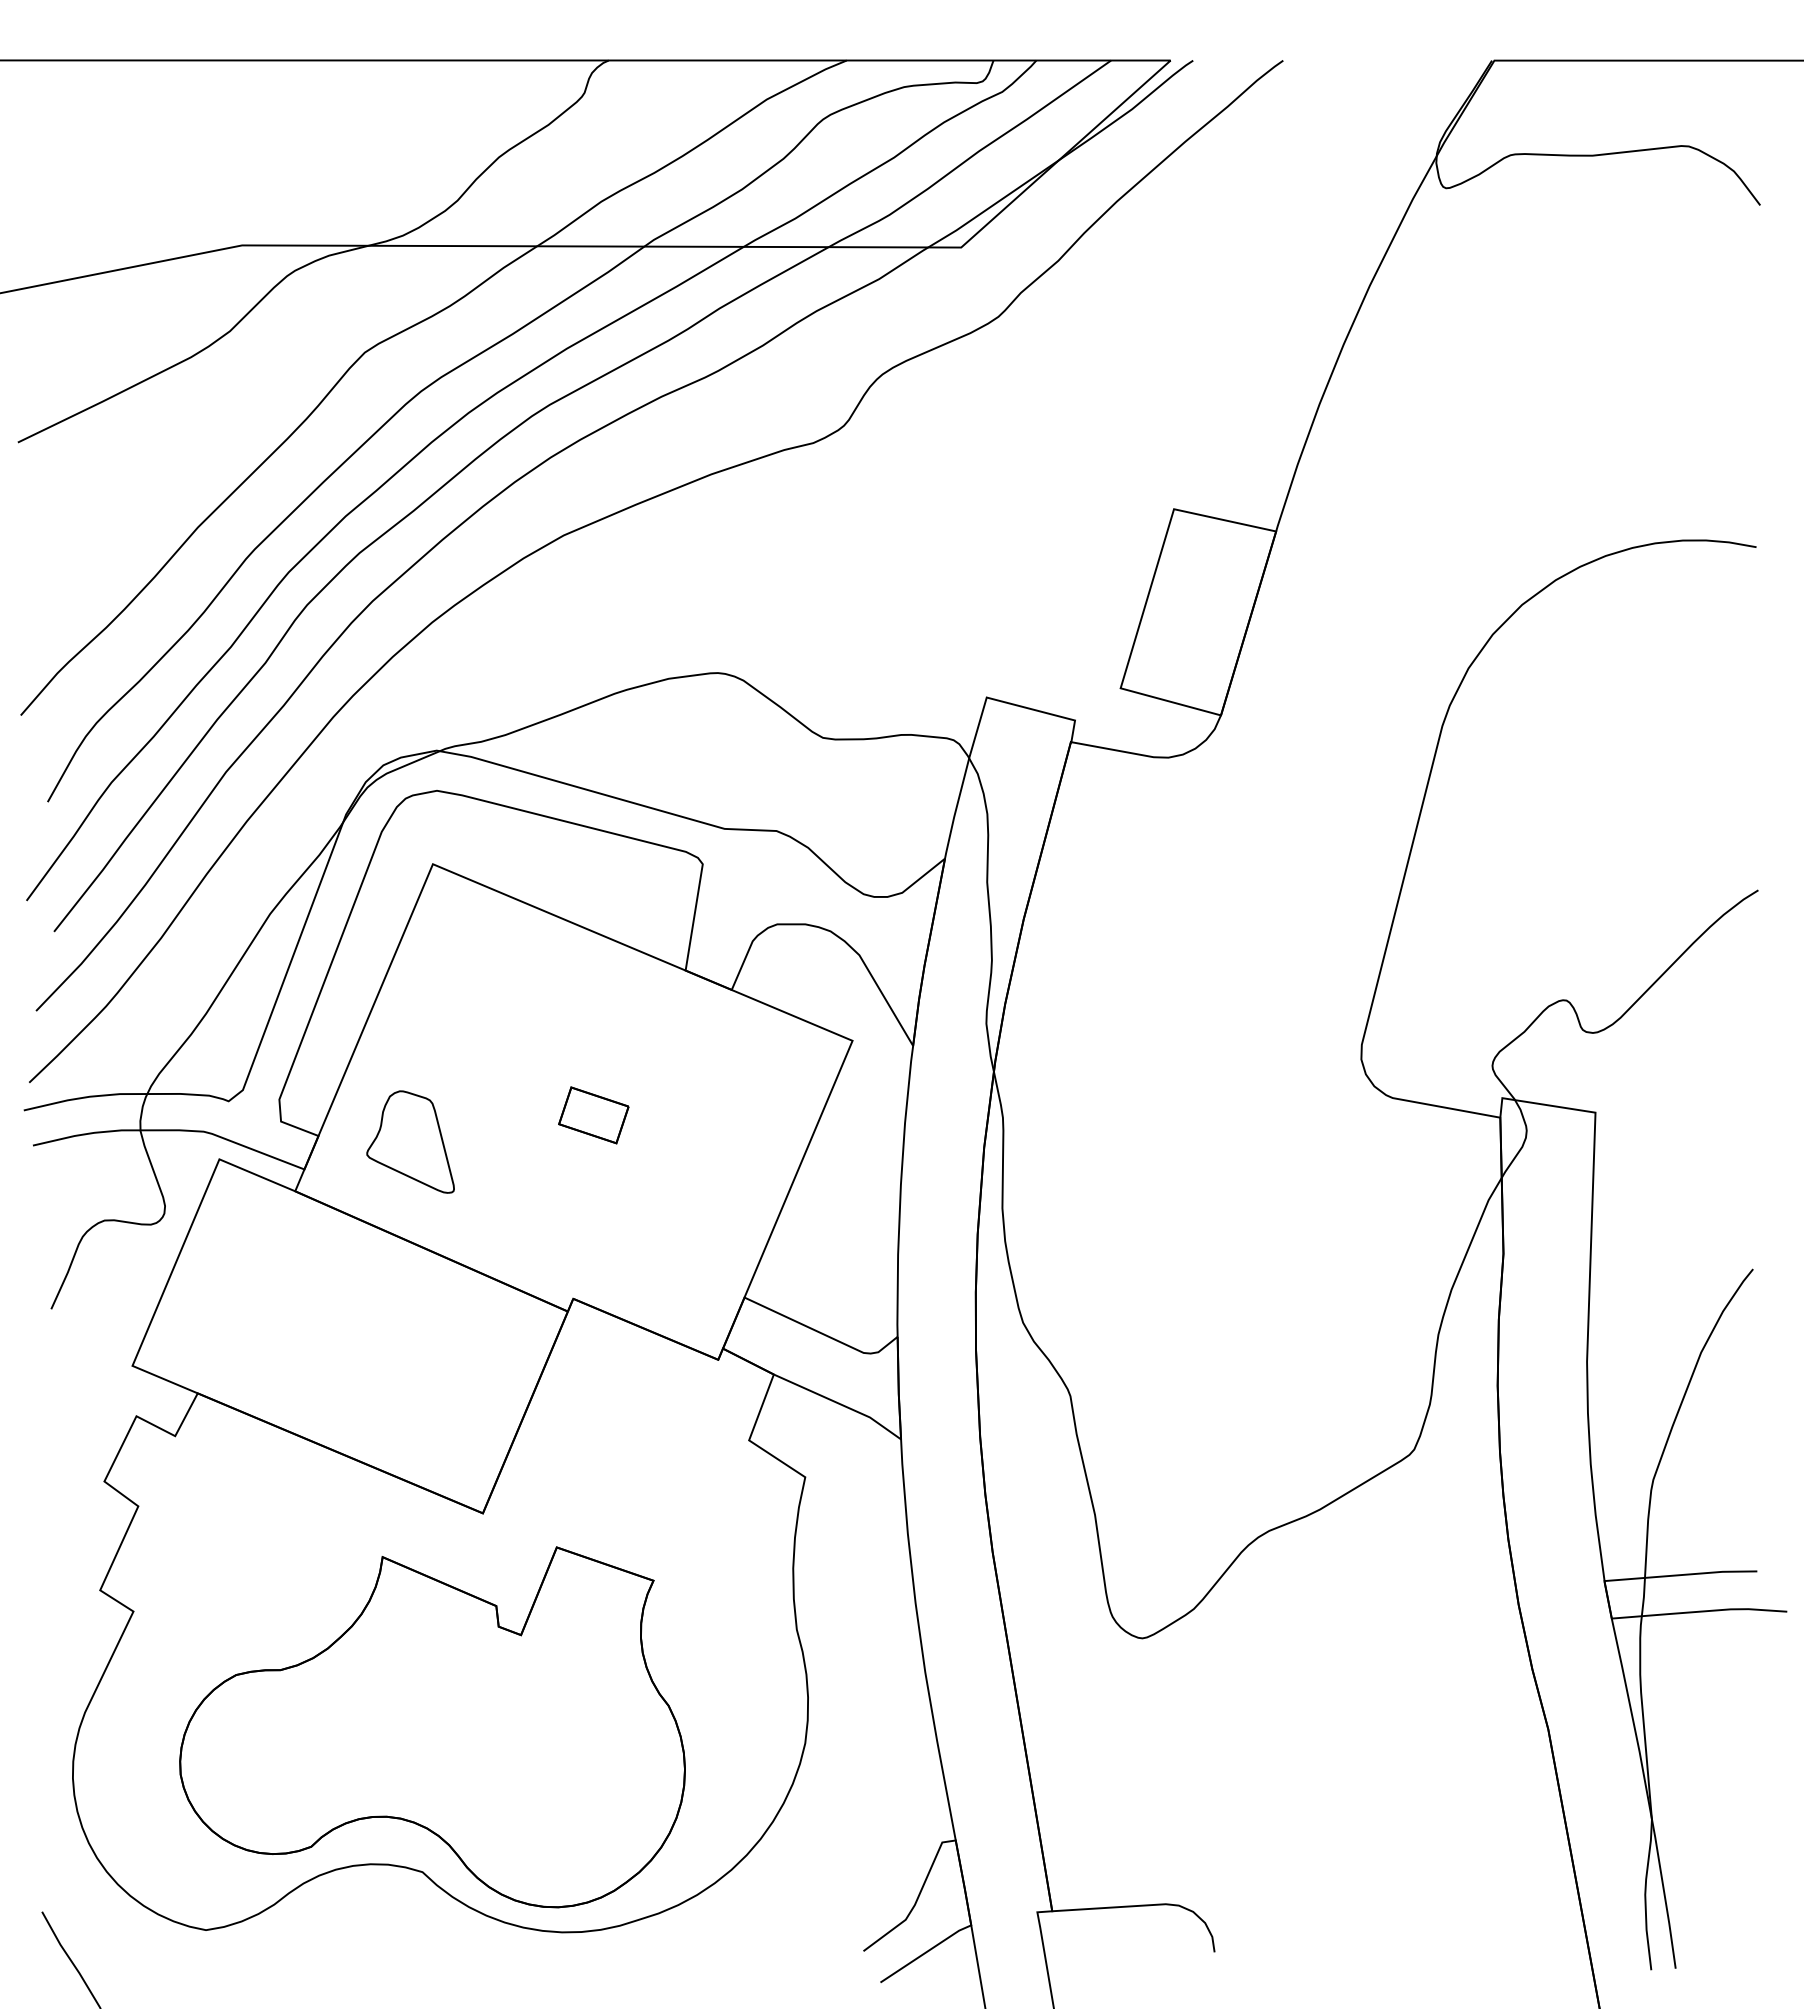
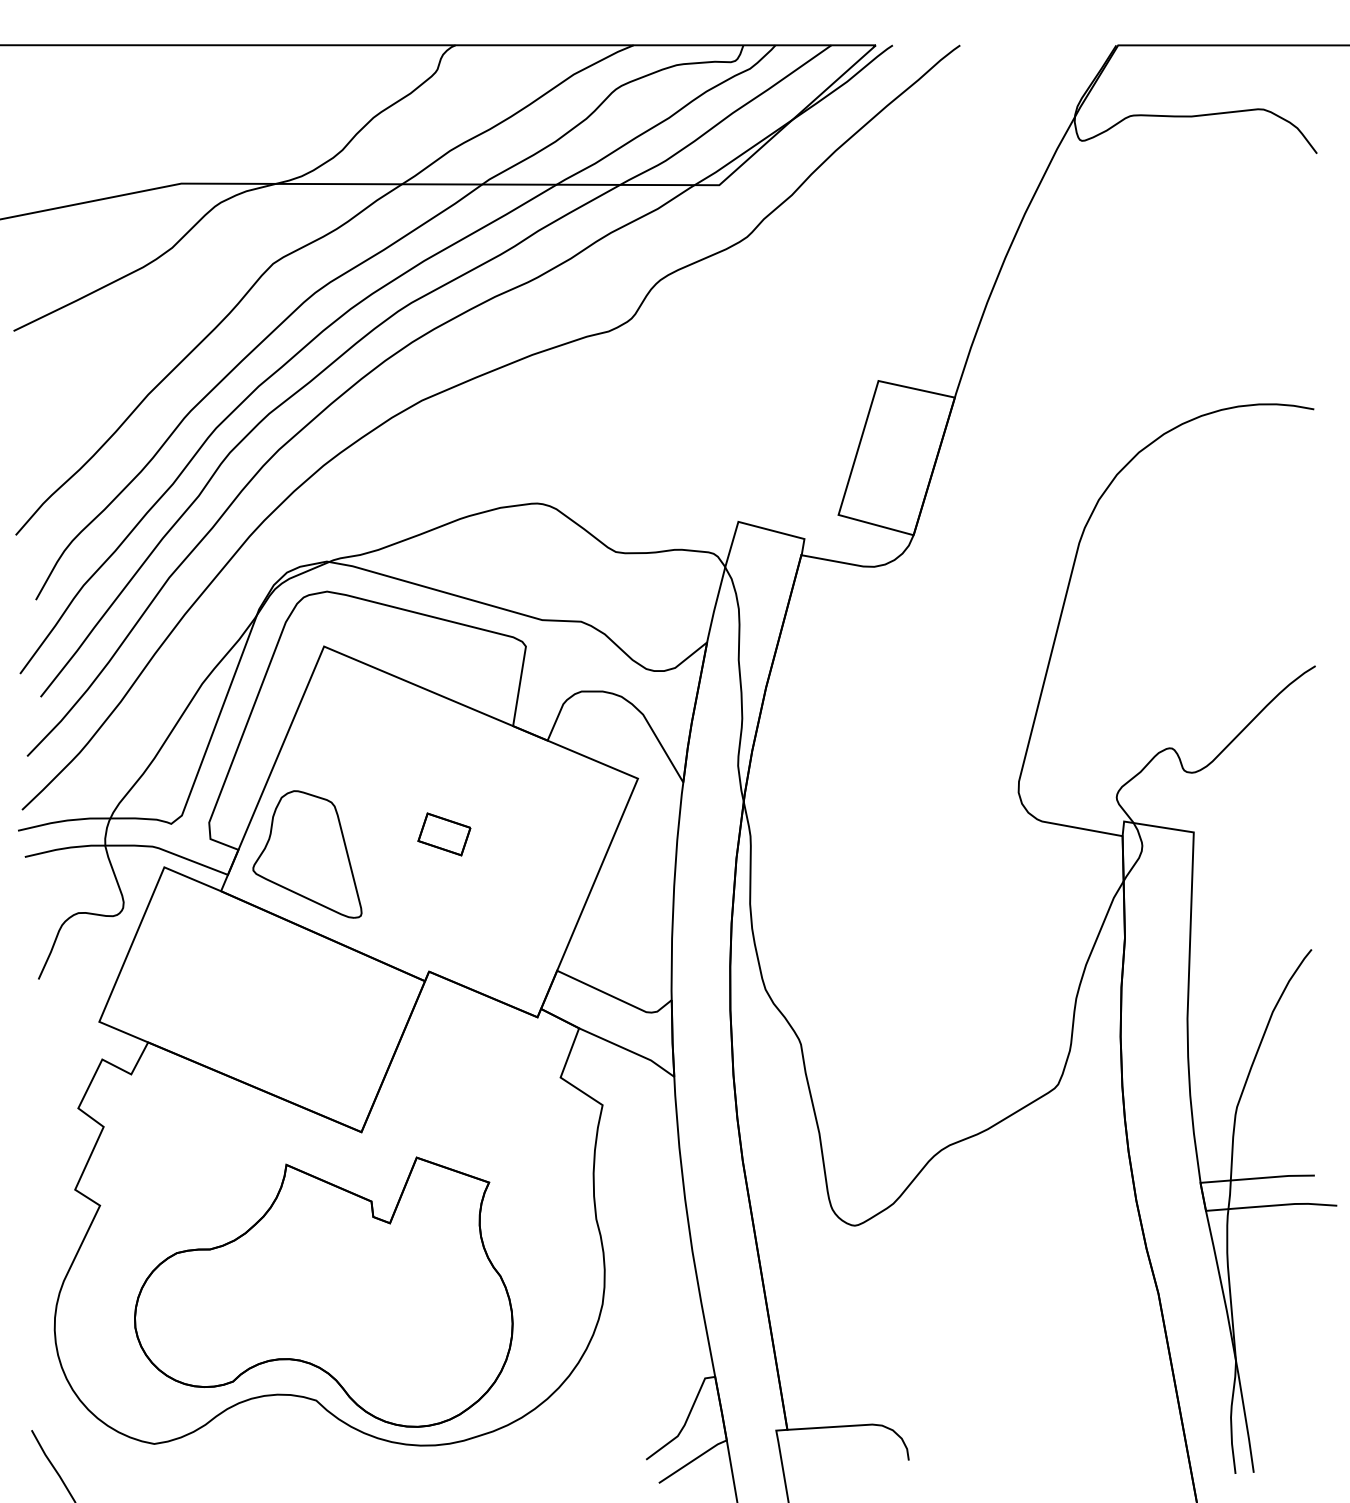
part: (410, 1141) -> (307, 853), size x1.67

